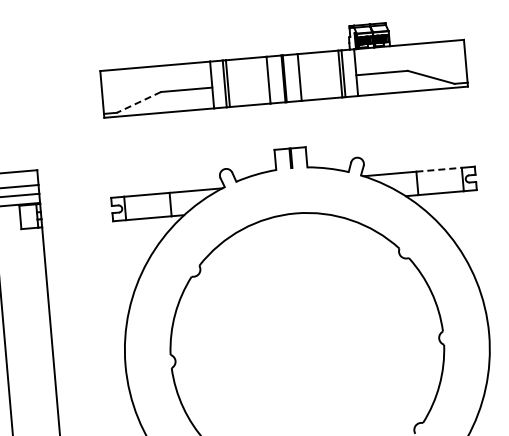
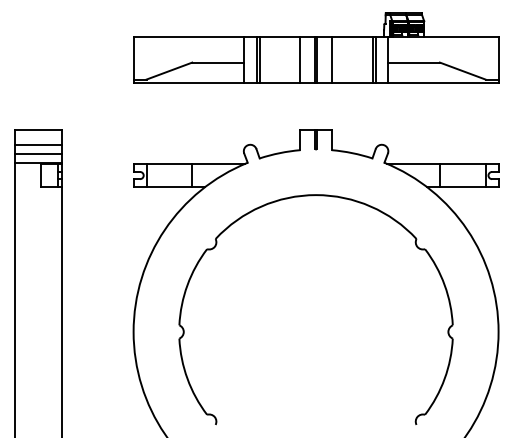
line: (138, 102) -> (168, 71), dashed -> solid
line: (438, 169) -> (462, 163), dashed -> solid

